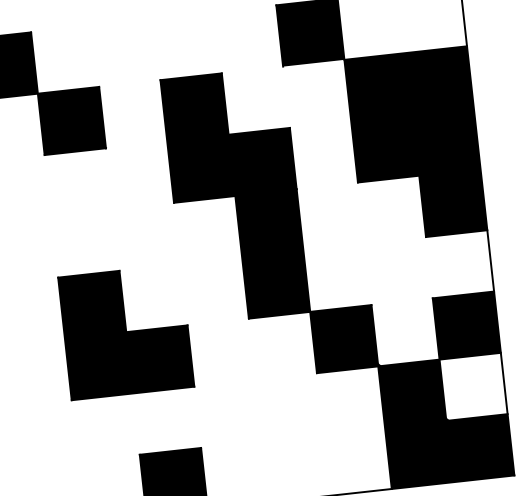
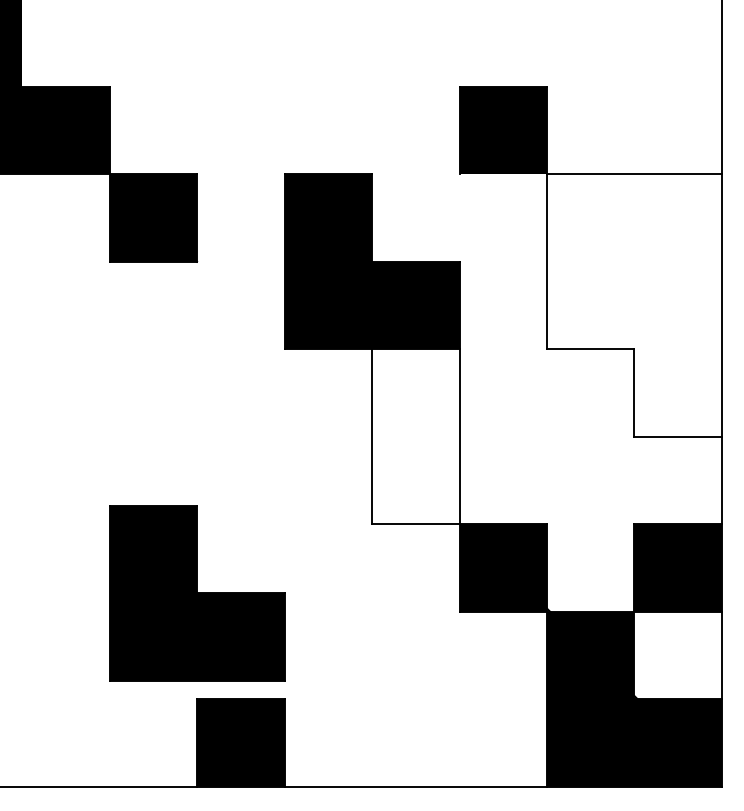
fill: (415, 145) -> (633, 305), removed
fill: (272, 253) -> (415, 436), removed
part: (126, 332) -> (197, 593), moved

